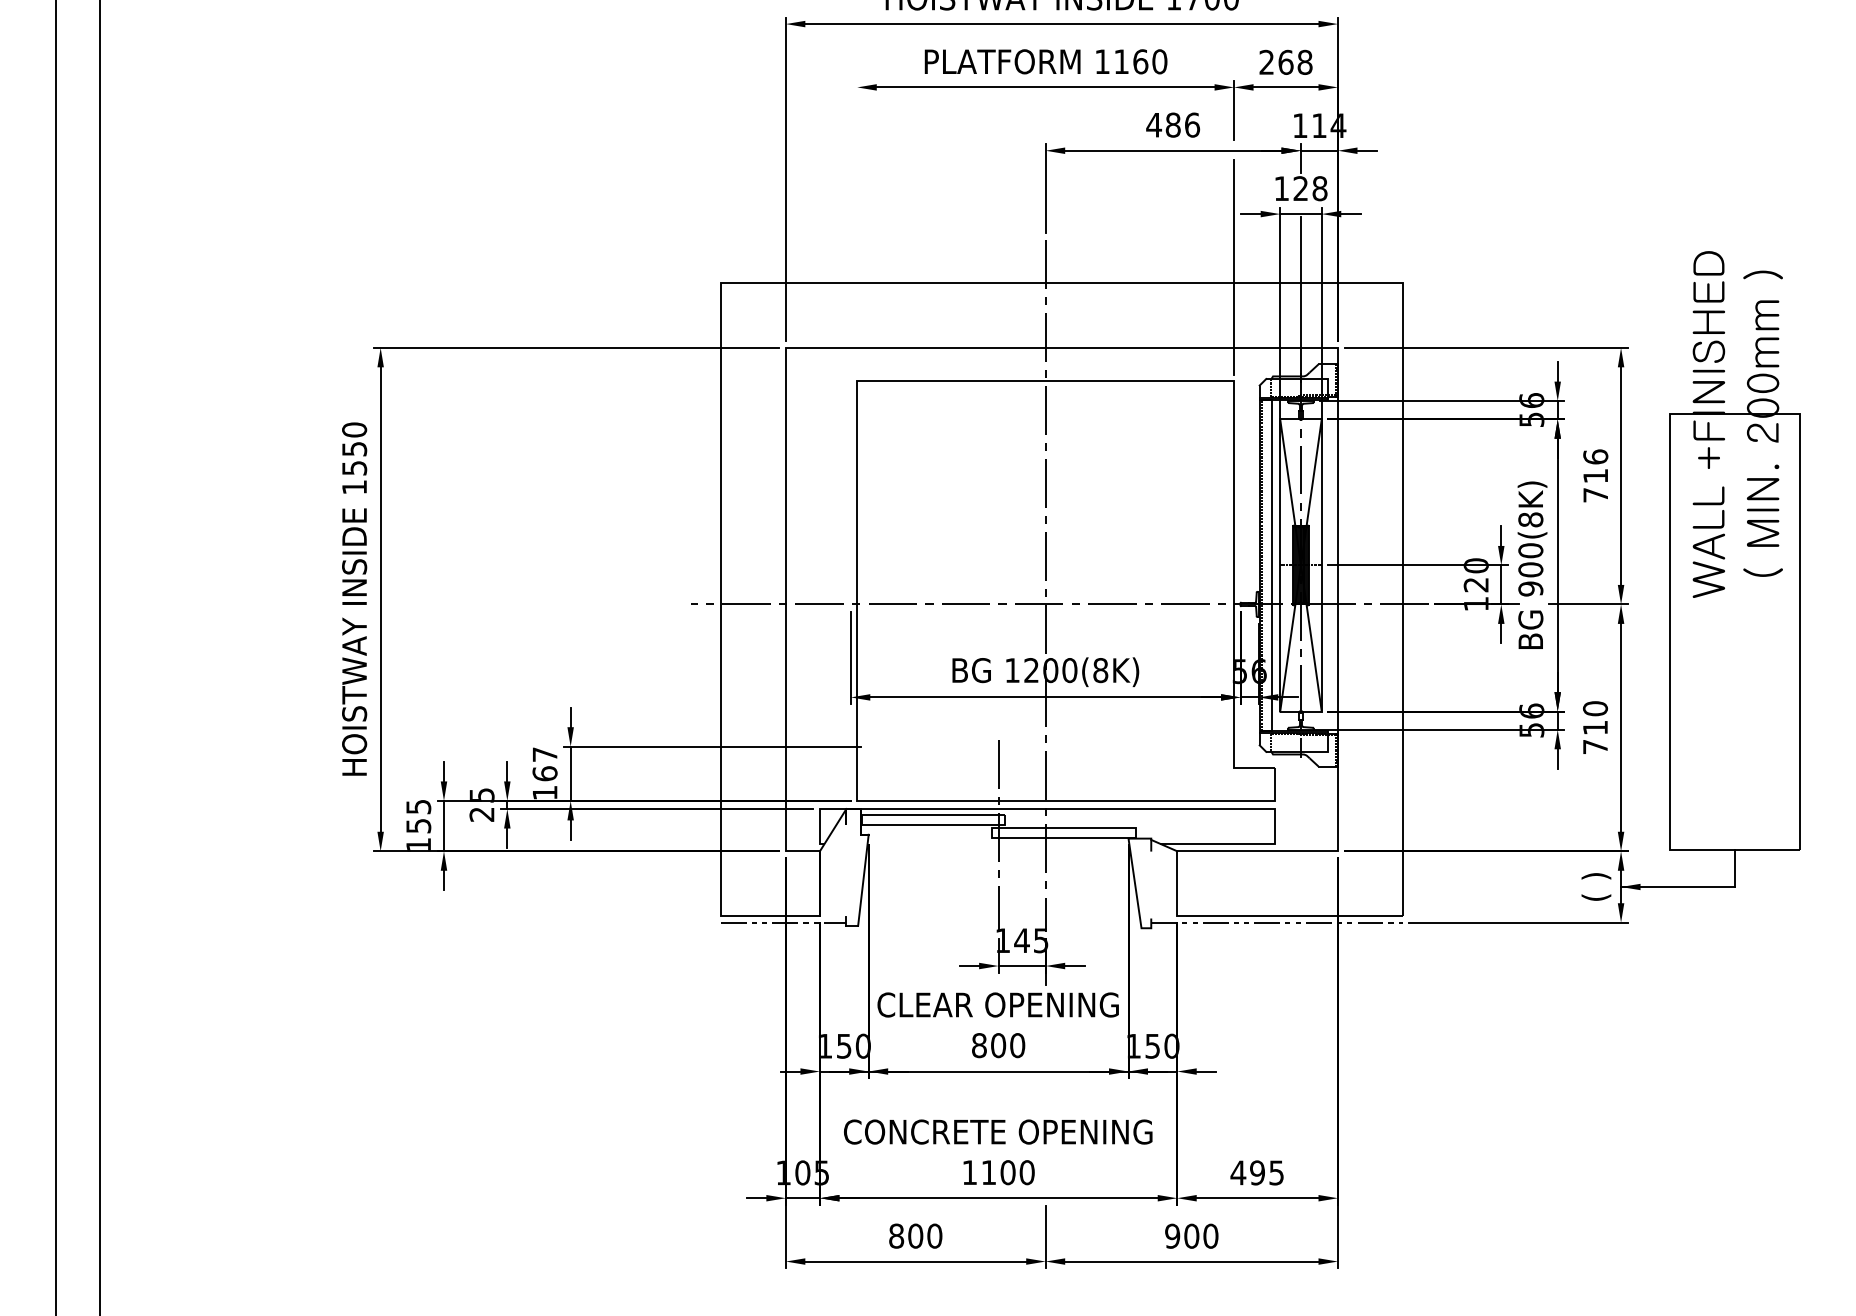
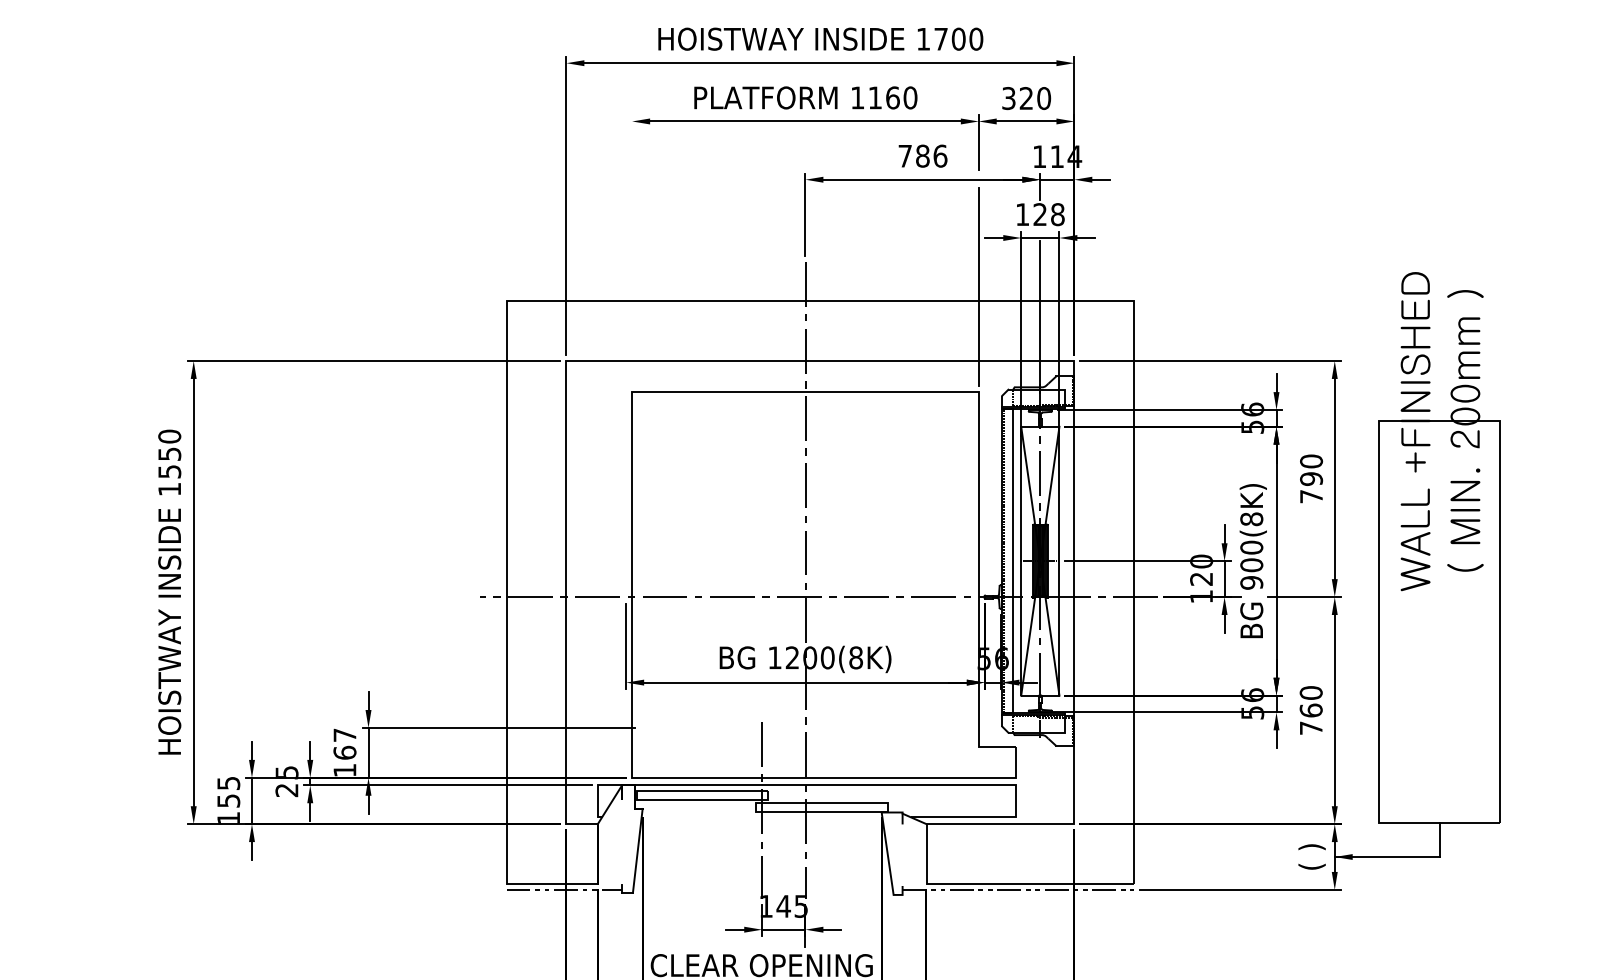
text: (1285, 61) -> (1026, 97), 268 -> 320
text: (1154, 125) -> (905, 156), 486 -> 786
text: (1595, 466) -> (1311, 470), 716 -> 790
text: (1595, 727) -> (1311, 710), 710 -> 760

